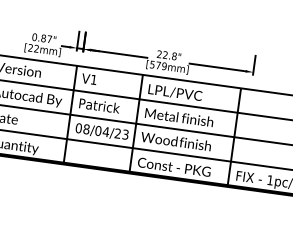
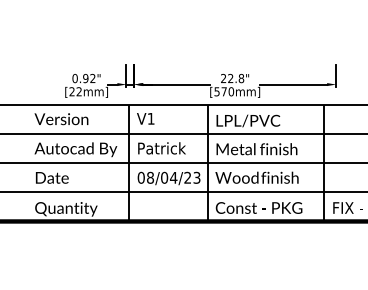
text: (46, 38) -> (89, 78), 0.87" -> 0.92"
text: (163, 66) -> (230, 91), [579mm] -> [570mm]

